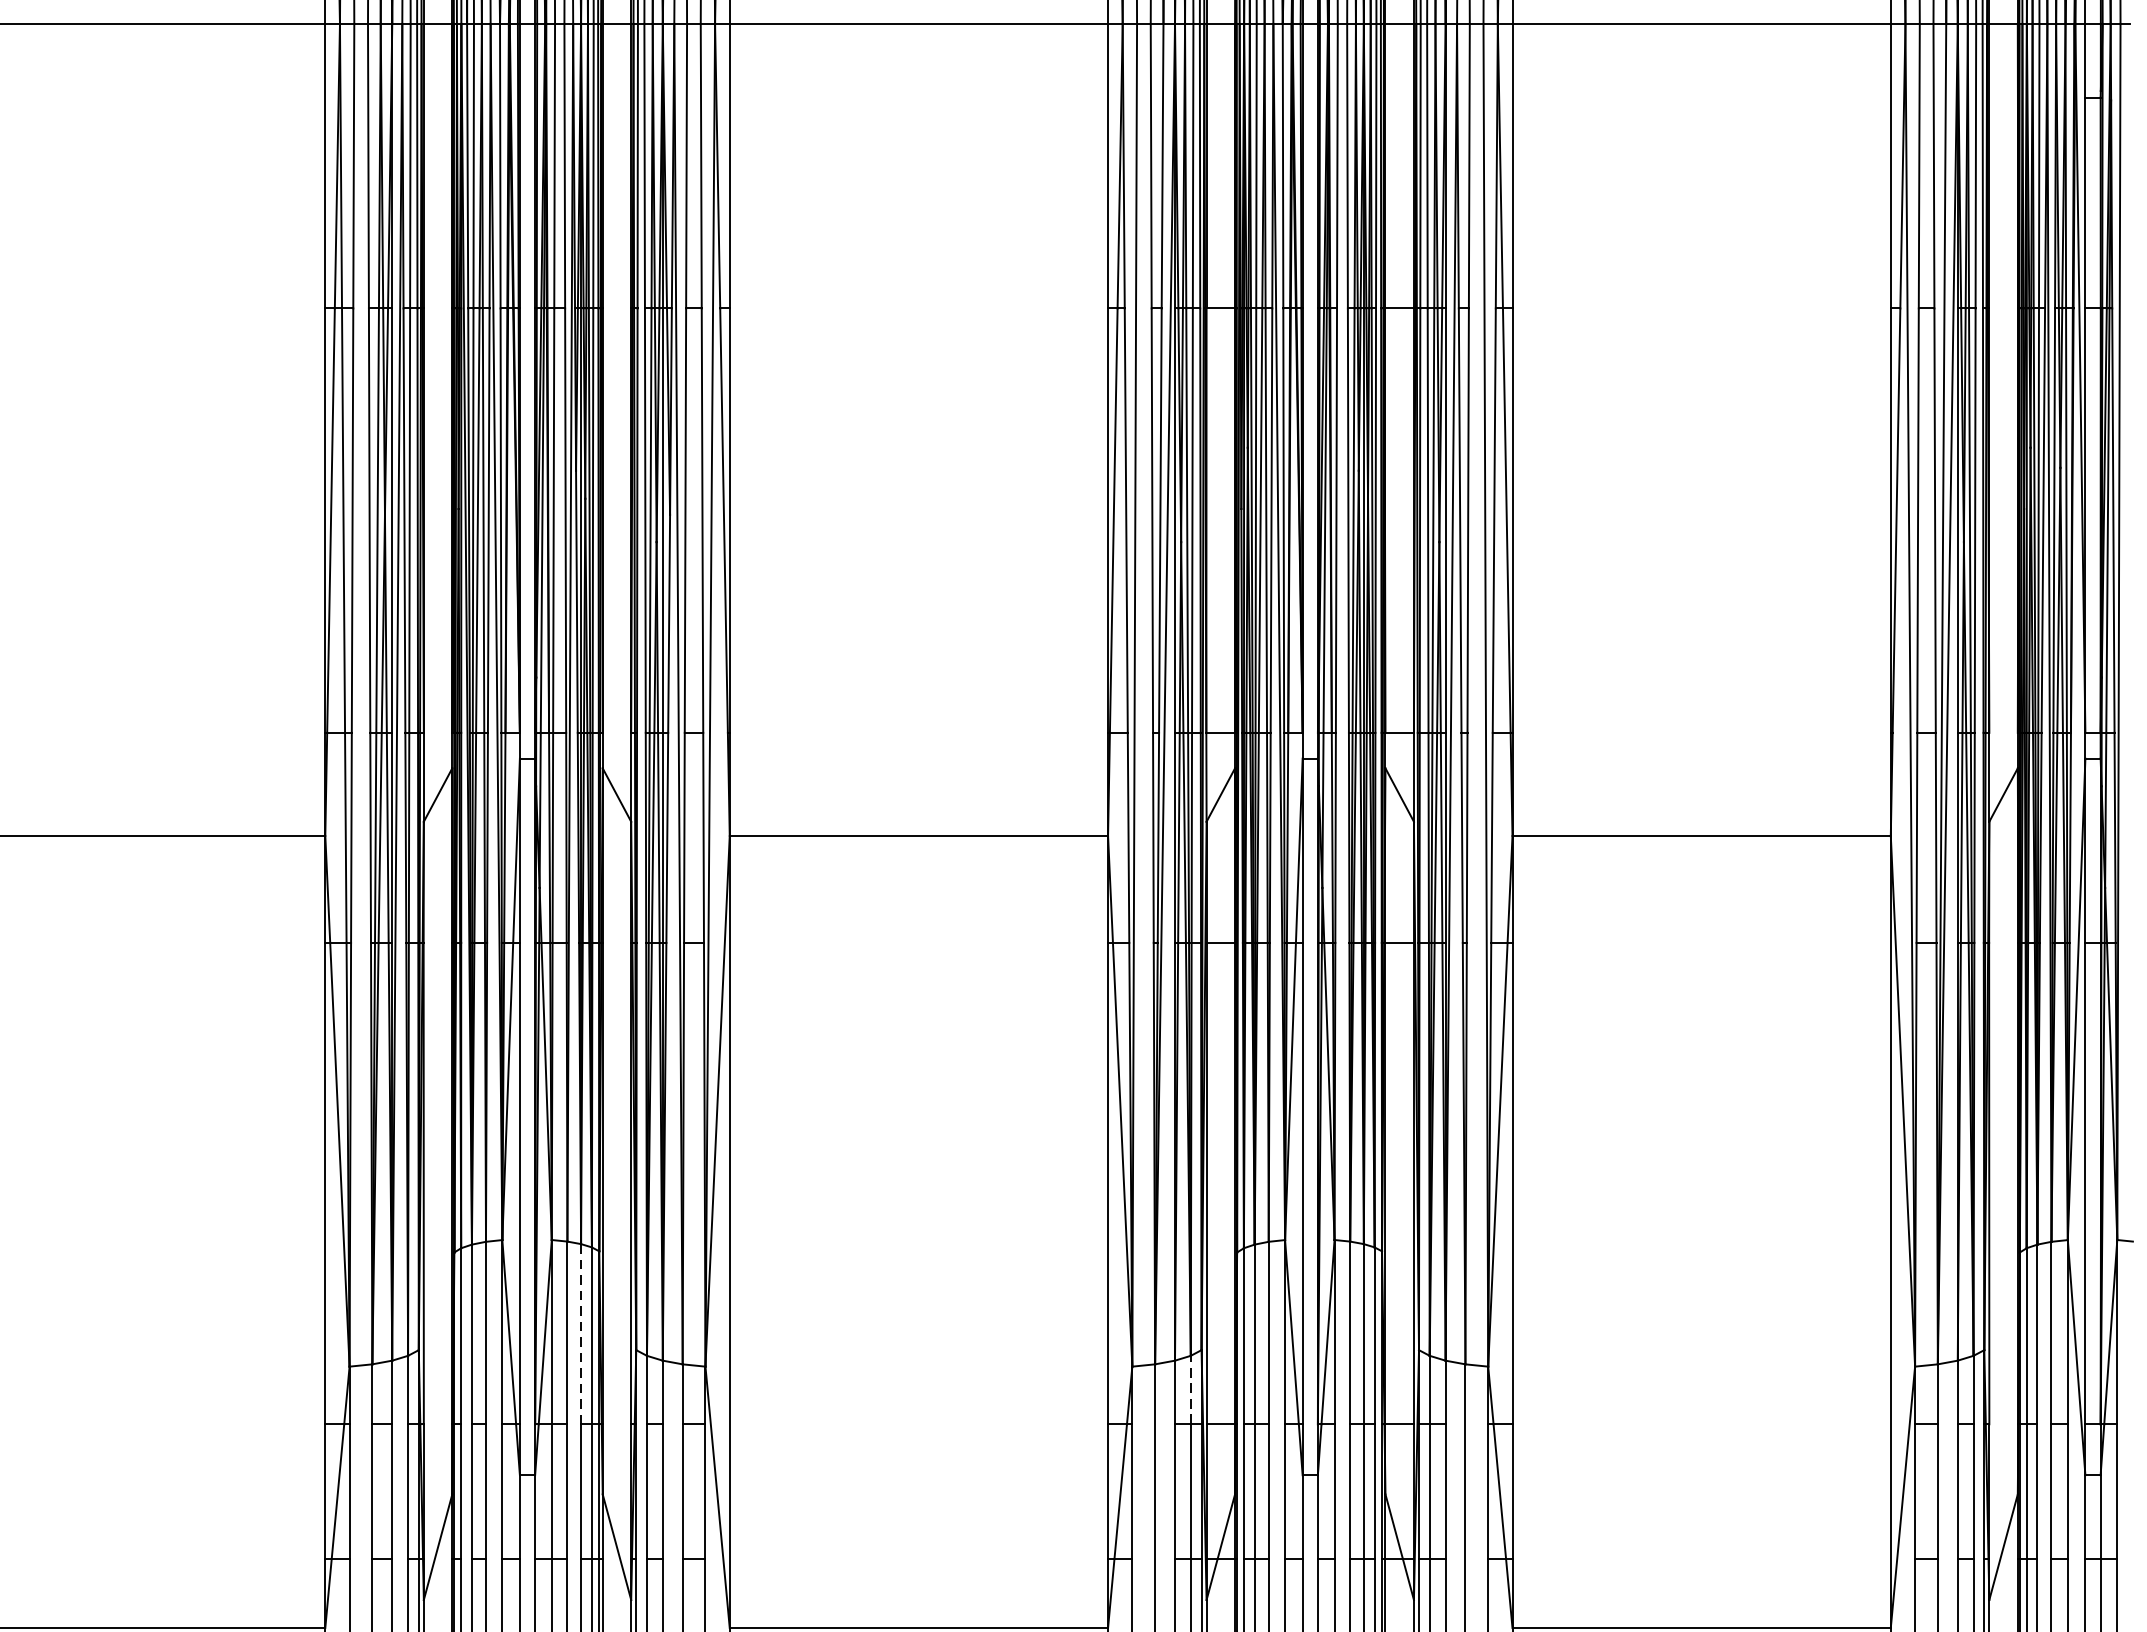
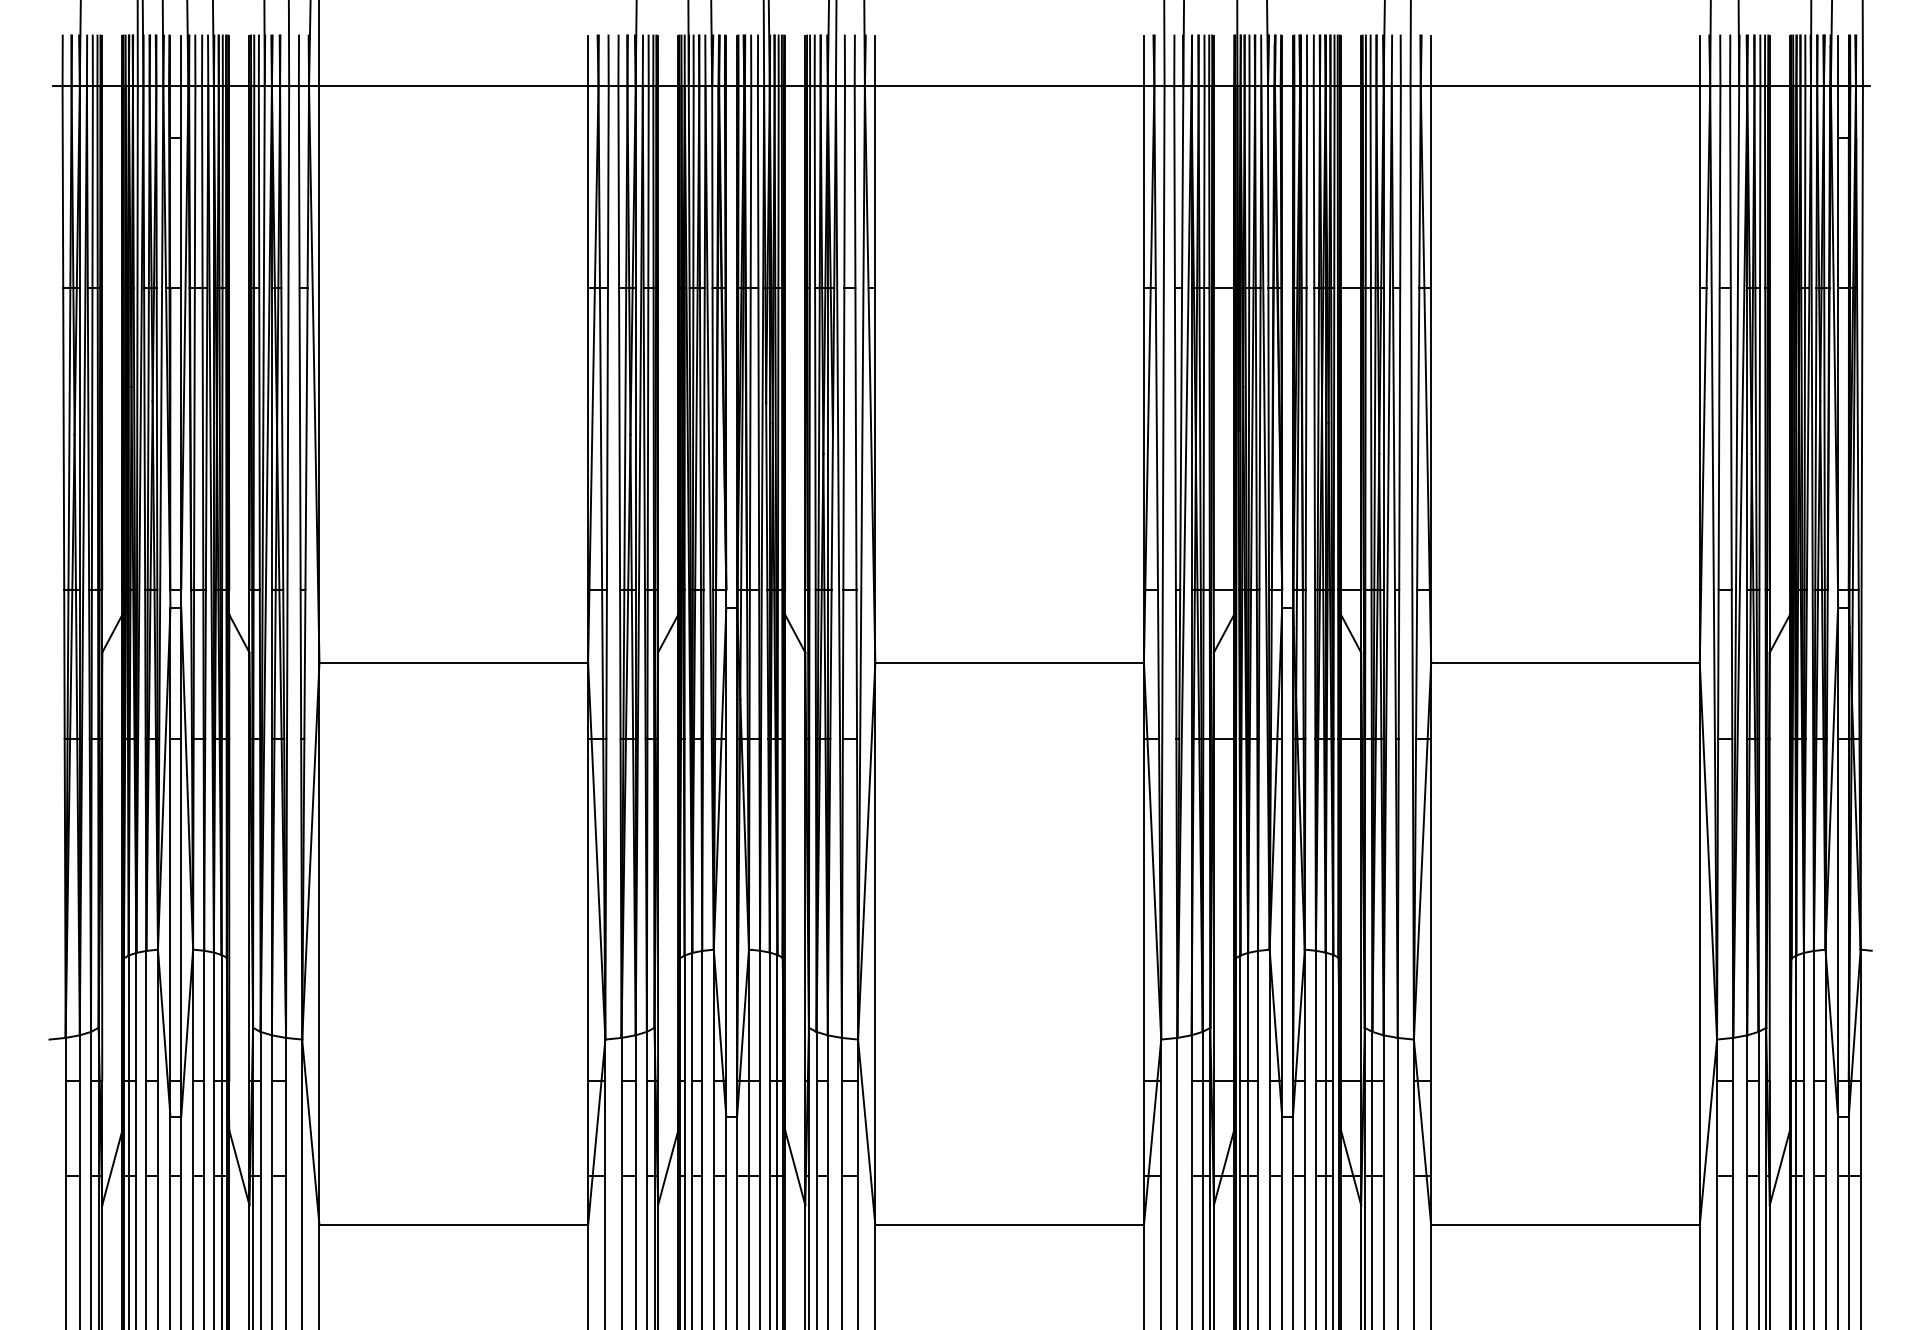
line: (580, 1334) -> (769, 1016), dashed -> solid
line: (1190, 1389) -> (1202, 1055), dashed -> solid

